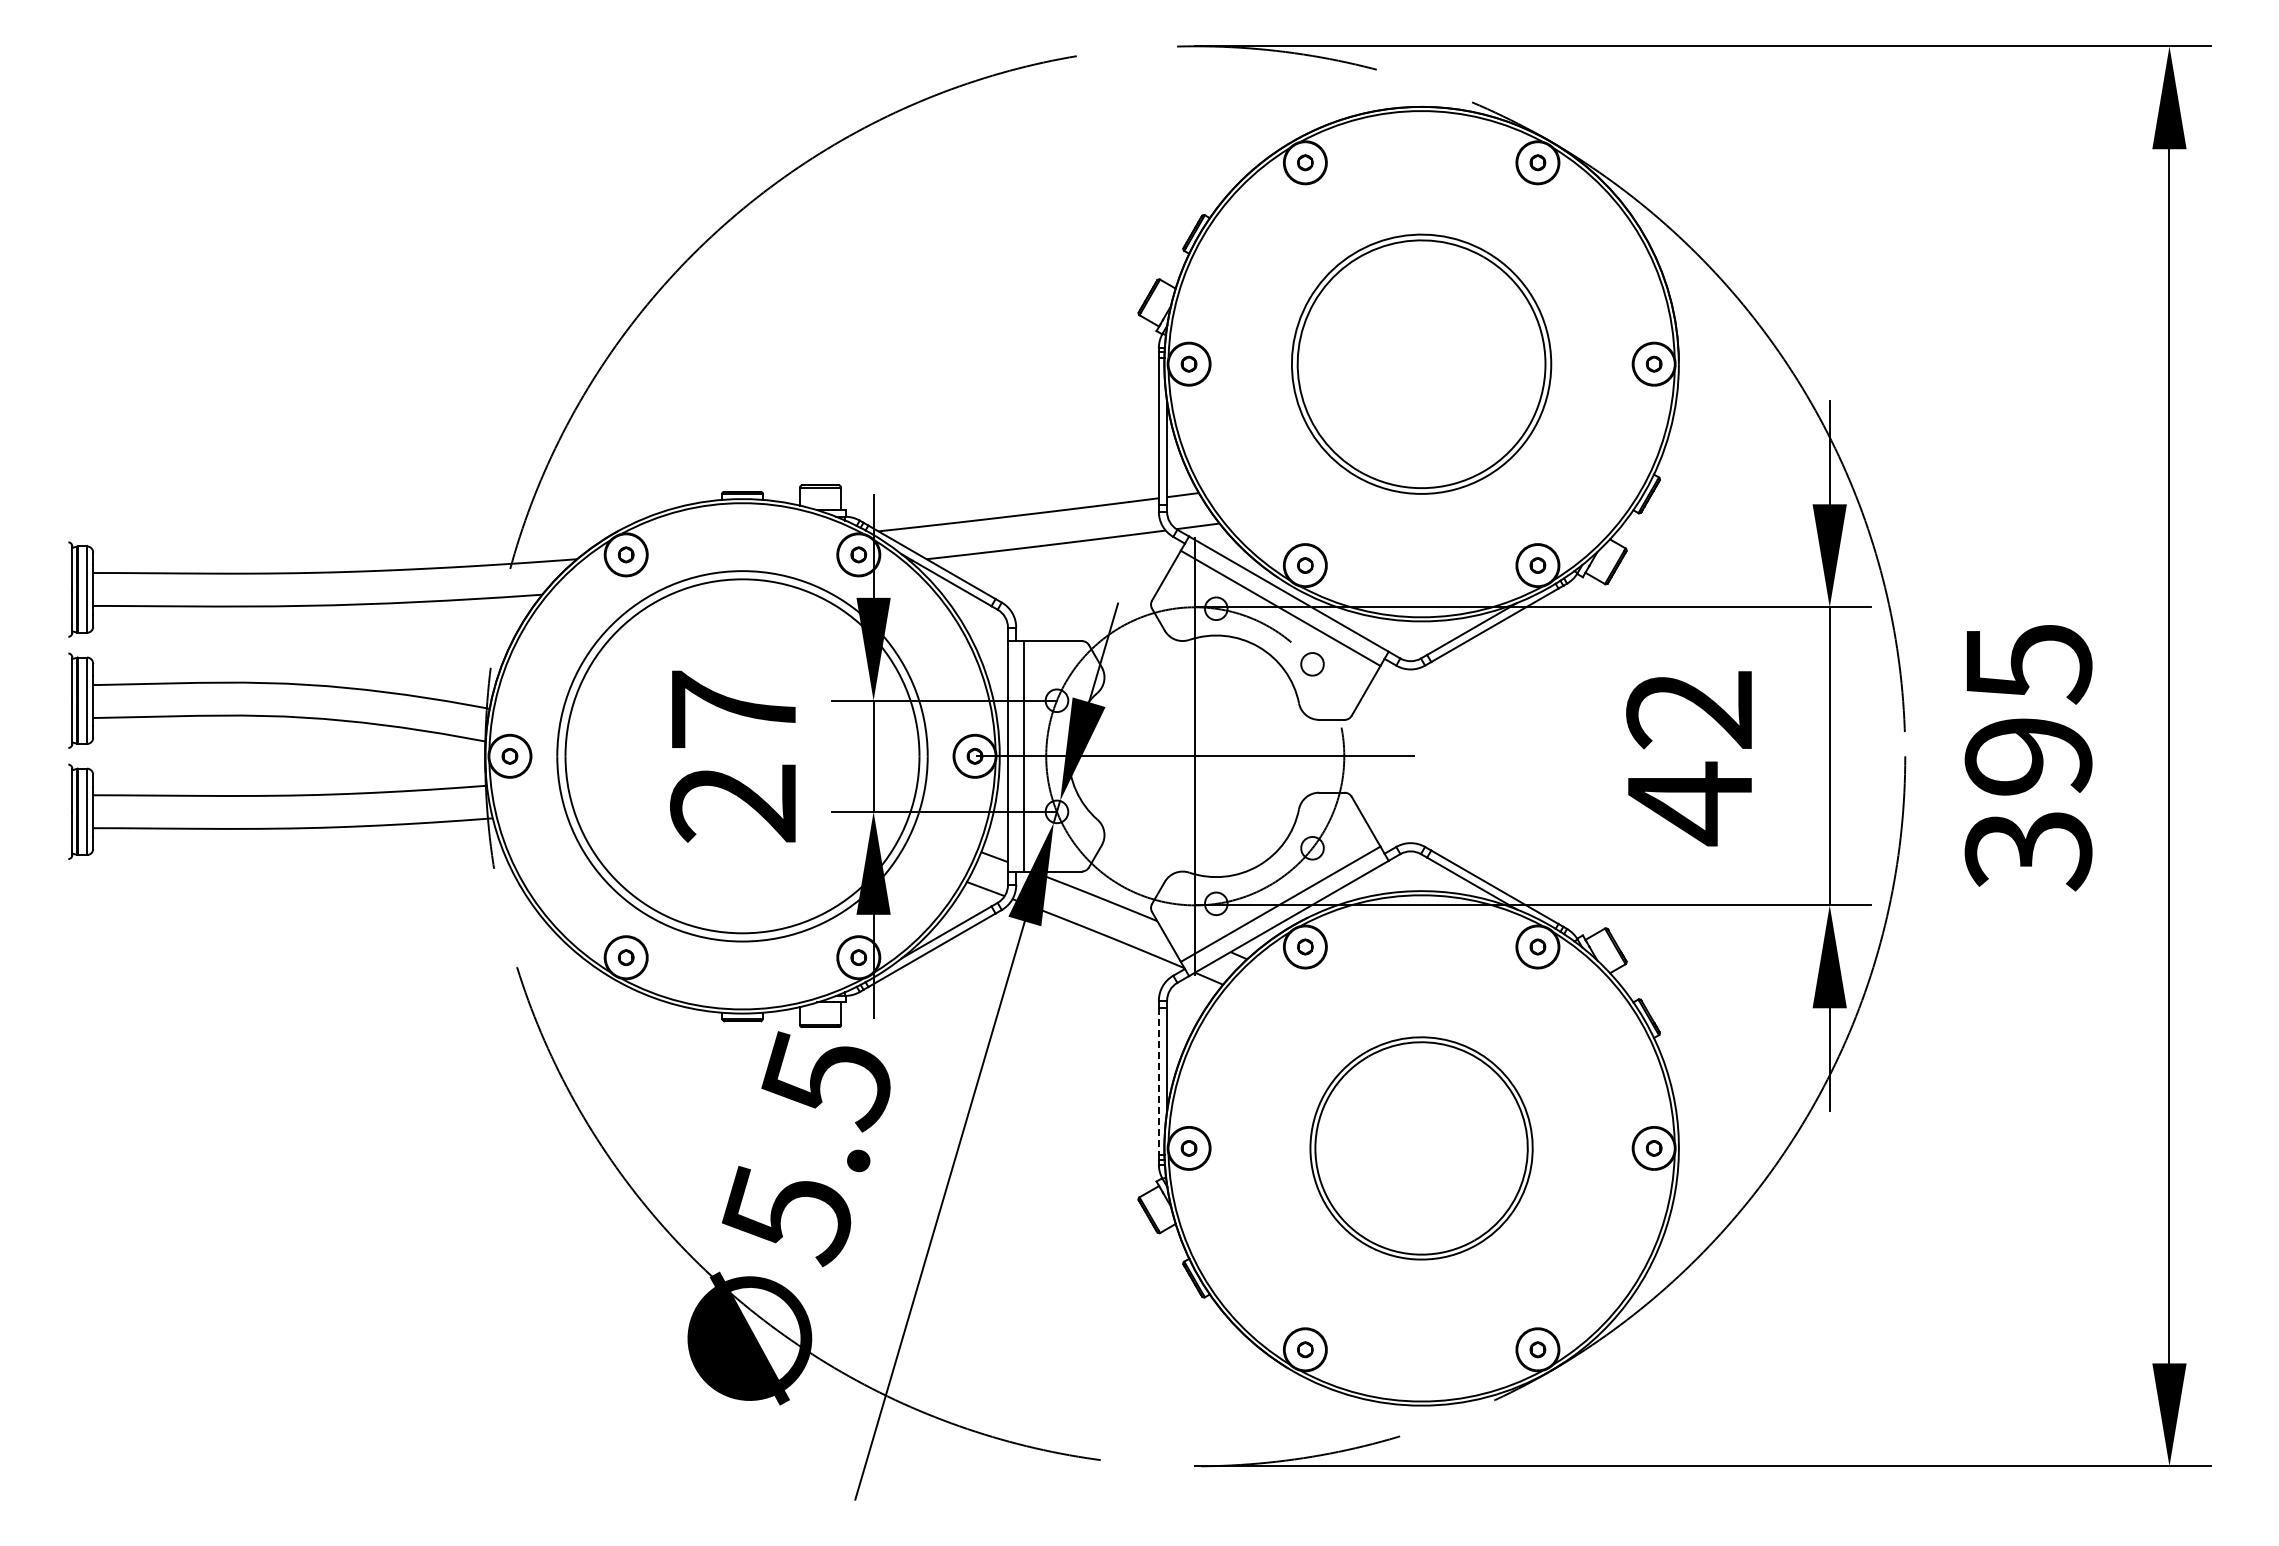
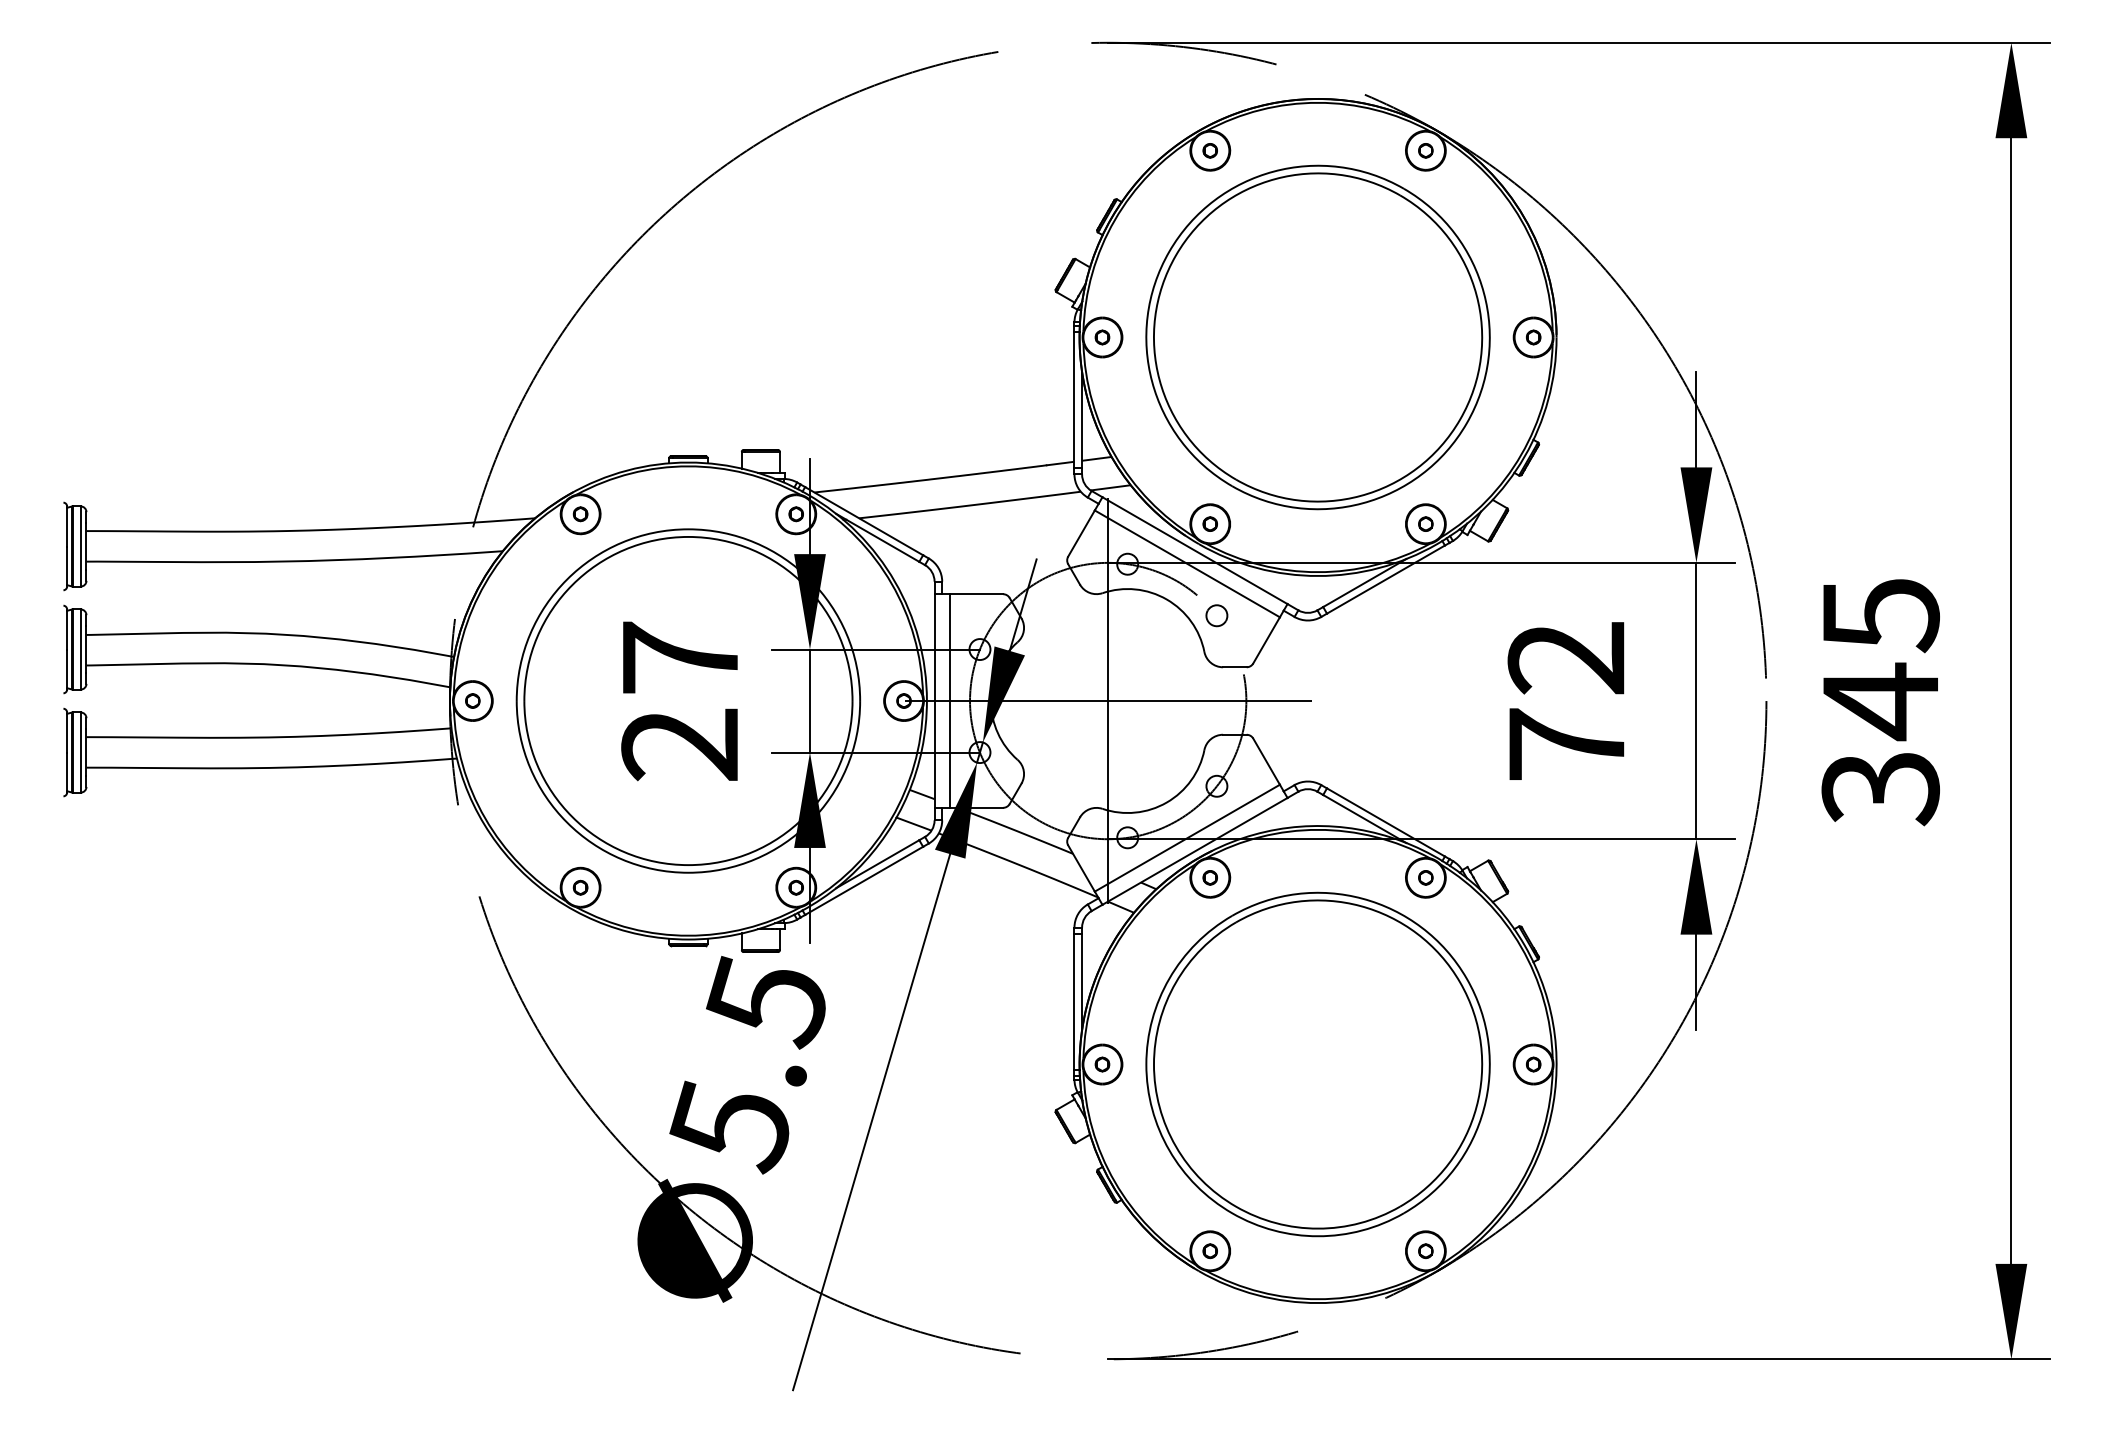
part: (1421, 364) -> (1317, 337), size x1.43
text: (2028, 756) -> (1880, 701), 395 -> 345
text: (1689, 803) -> (1566, 744), 42 -> 72
line: (1158, 1081) -> (1074, 1002), dashed -> solid
part: (1421, 1148) -> (1317, 1064), size x1.67

